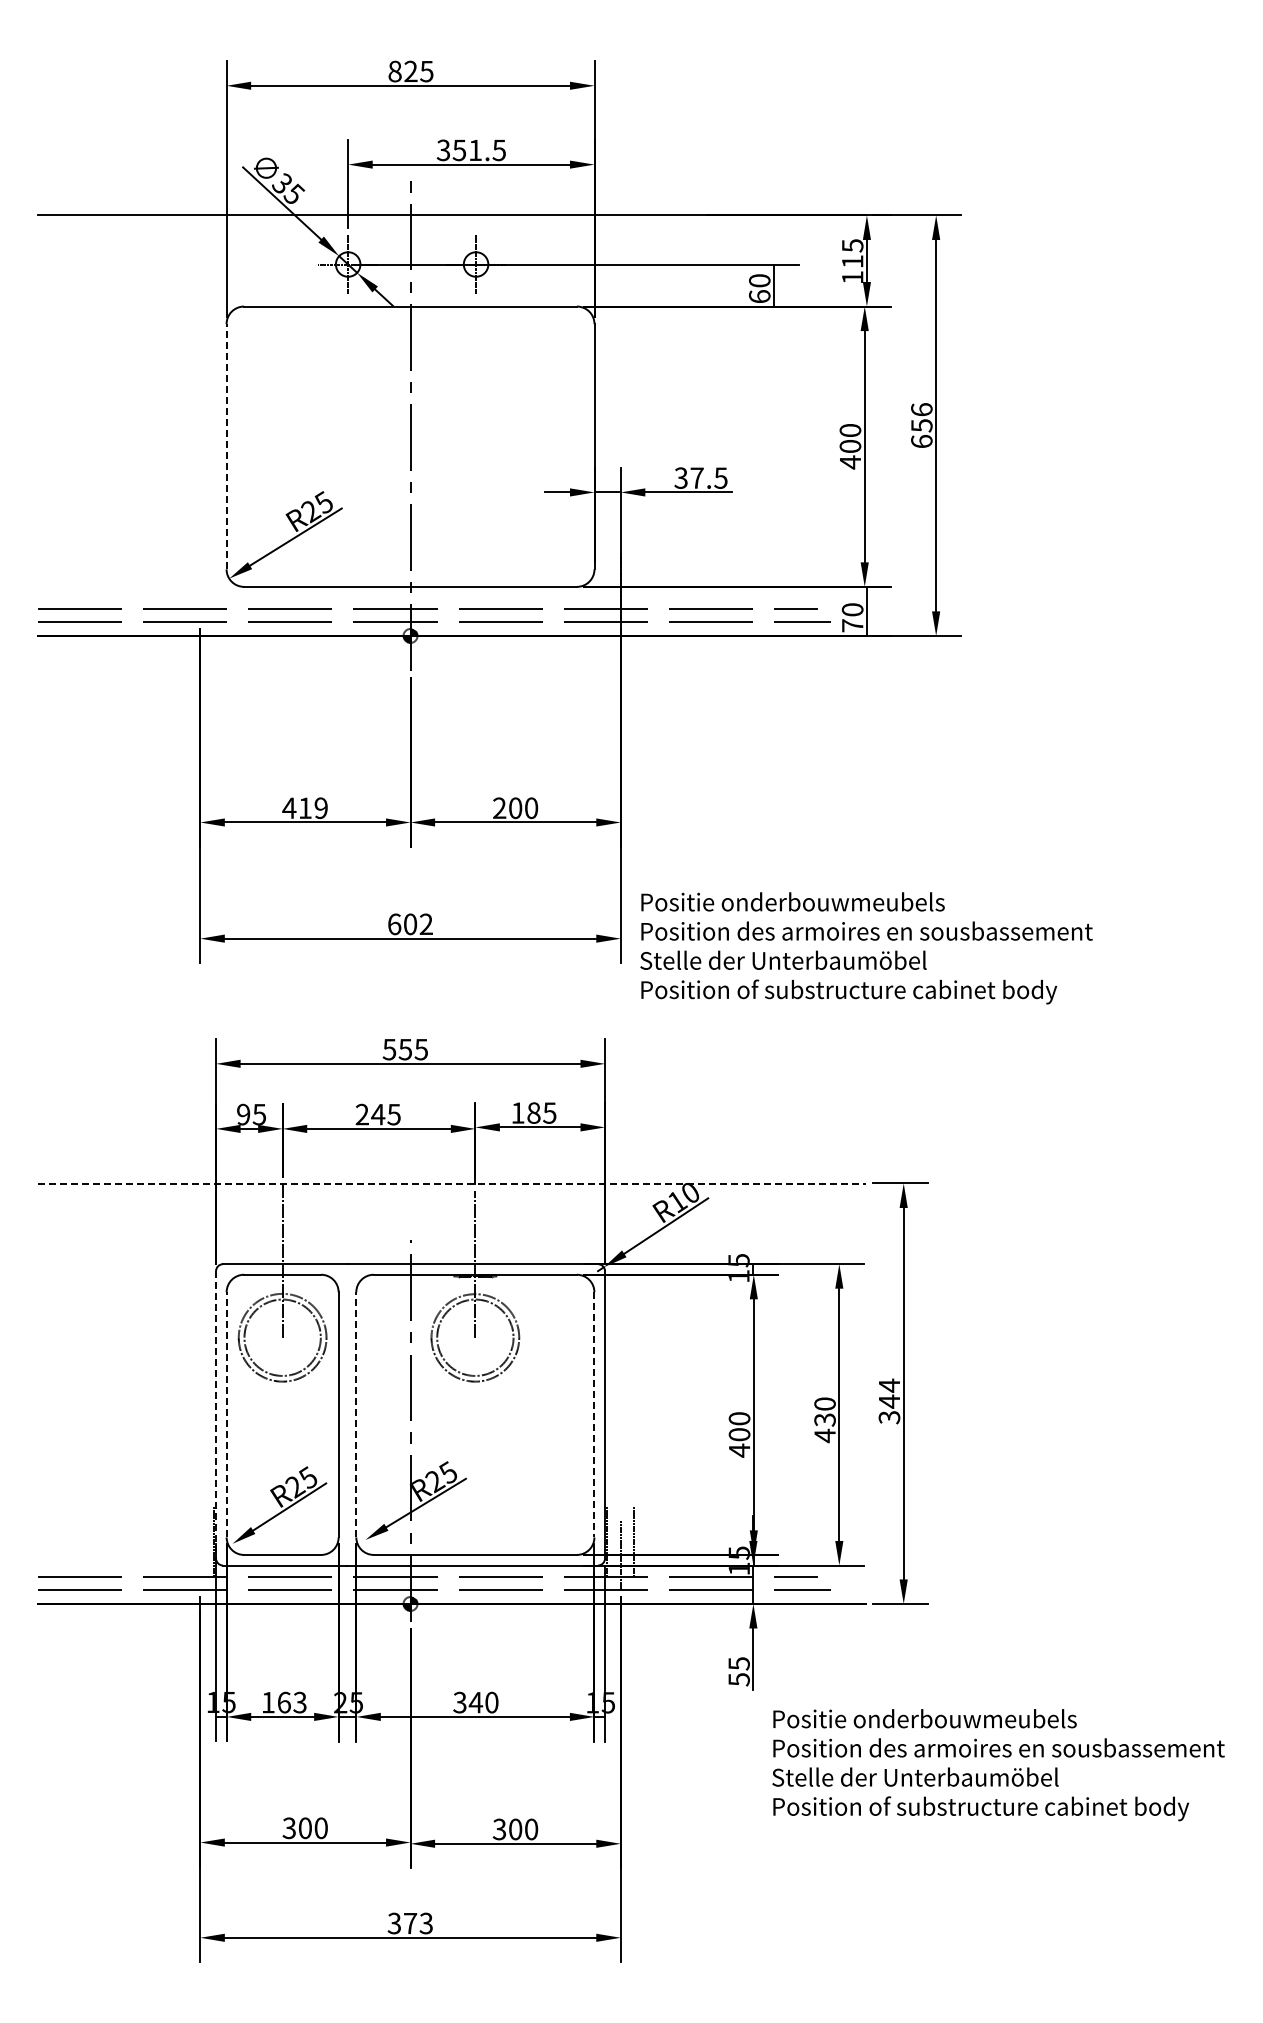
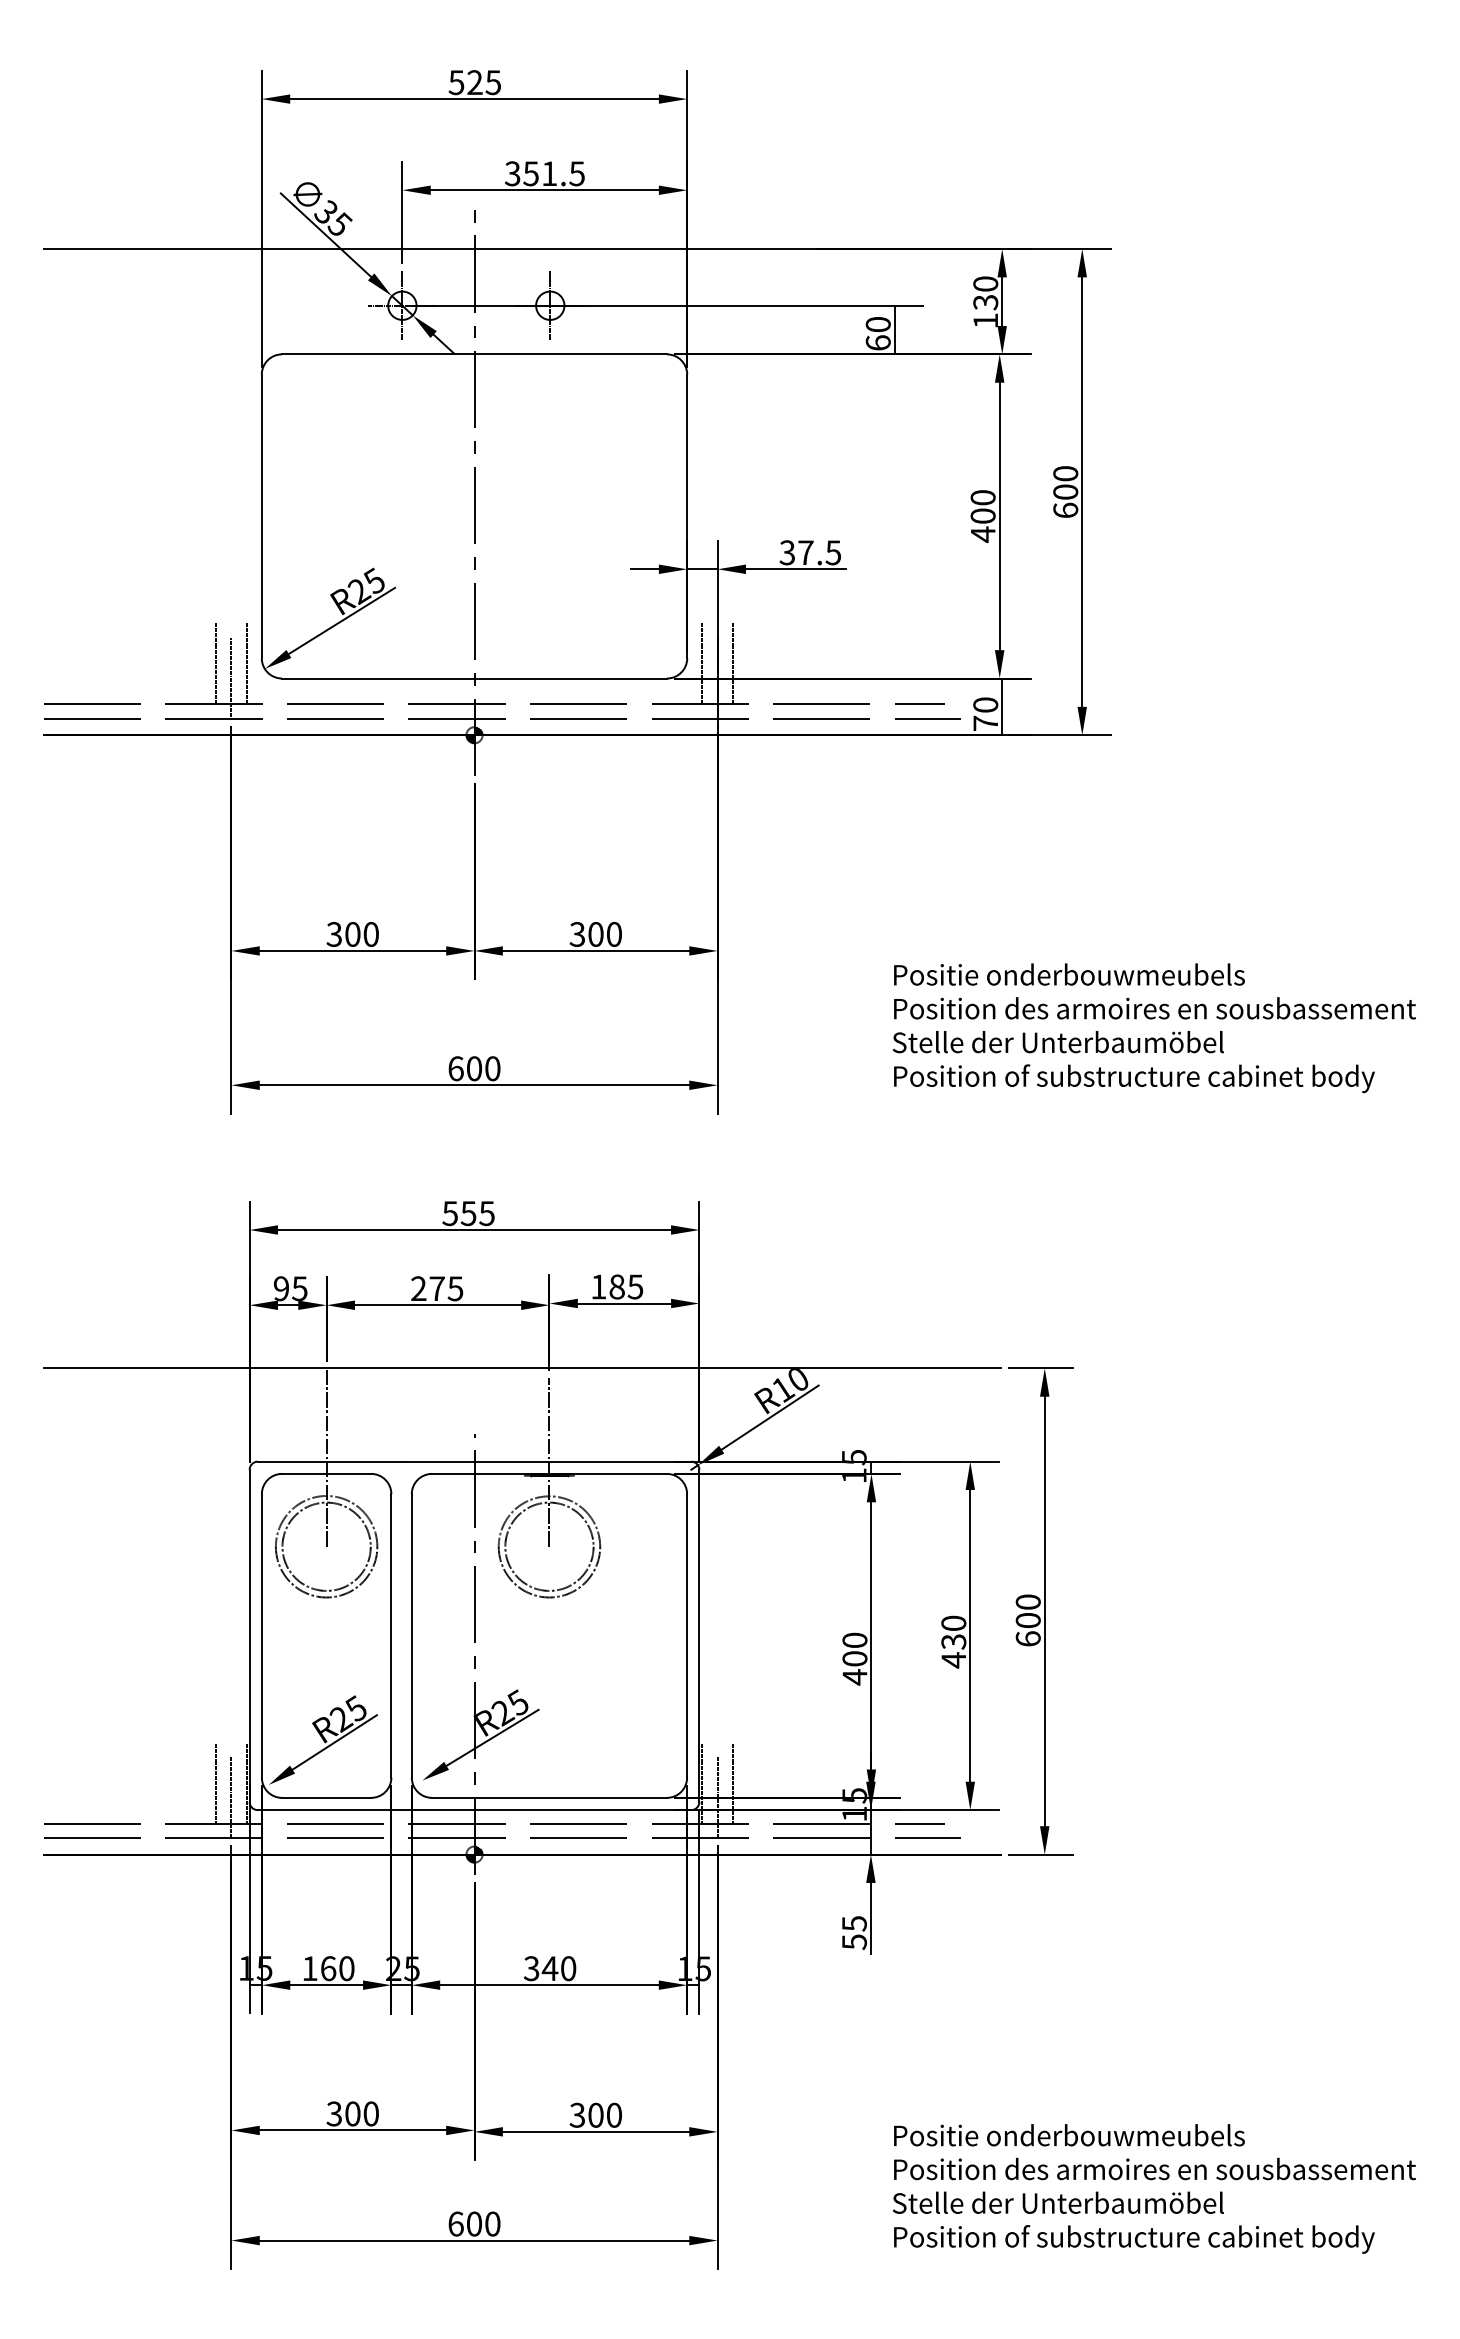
text: (394, 71) -> (455, 82), 825 -> 525
text: (852, 253) -> (985, 293), 115 -> 130
text: (921, 417) -> (1065, 482), 656 -> 600
line: (226, 446) -> (261, 516), dashed -> solid
line: (186, 574) -> (215, 664), added
line: (213, 574) -> (246, 664), added
line: (607, 574) -> (702, 664), added
line: (634, 574) -> (733, 664), added
line: (200, 586) -> (231, 678), added
text: (304, 808) -> (351, 934), 419 -> 300
text: (499, 808) -> (577, 934), 200 -> 300
text: (425, 924) -> (491, 1068), 602 -> 600
text: (866, 948) -> (1154, 1028), moved
text: (378, 1114) -> (437, 1288), 245 -> 275
line: (452, 1183) -> (523, 1368), dashed -> solid
text: (889, 1401) -> (1028, 1620), 344 -> 600
line: (216, 1414) -> (250, 1635), dashed -> solid
line: (226, 1414) -> (261, 1635), dashed -> solid
line: (356, 1414) -> (412, 1635), dashed -> solid
line: (594, 1414) -> (687, 1635), dashed -> solid
line: (186, 1542) -> (215, 1783), added
line: (200, 1554) -> (231, 1797), added
text: (299, 1702) -> (346, 1968), 163 -> 160
text: (998, 1765) -> (1154, 2189), moved
text: (409, 1923) -> (473, 2224), 373 -> 600

